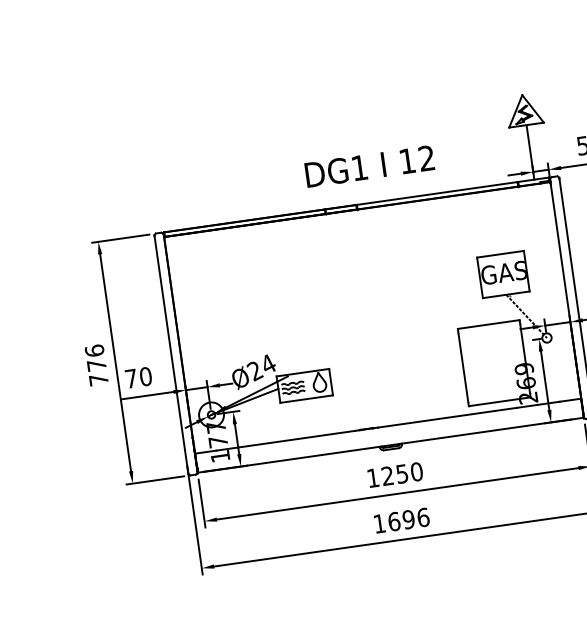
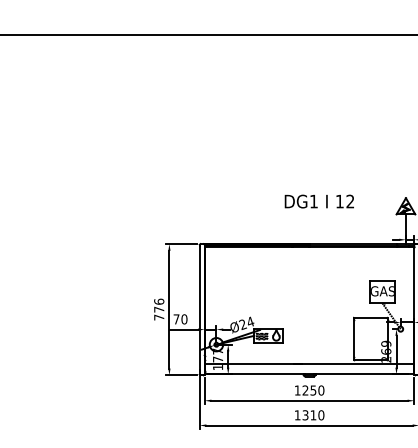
text: (368, 166) -> (318, 201), moved
text: (408, 519) -> (313, 415), 1696 -> 1310

